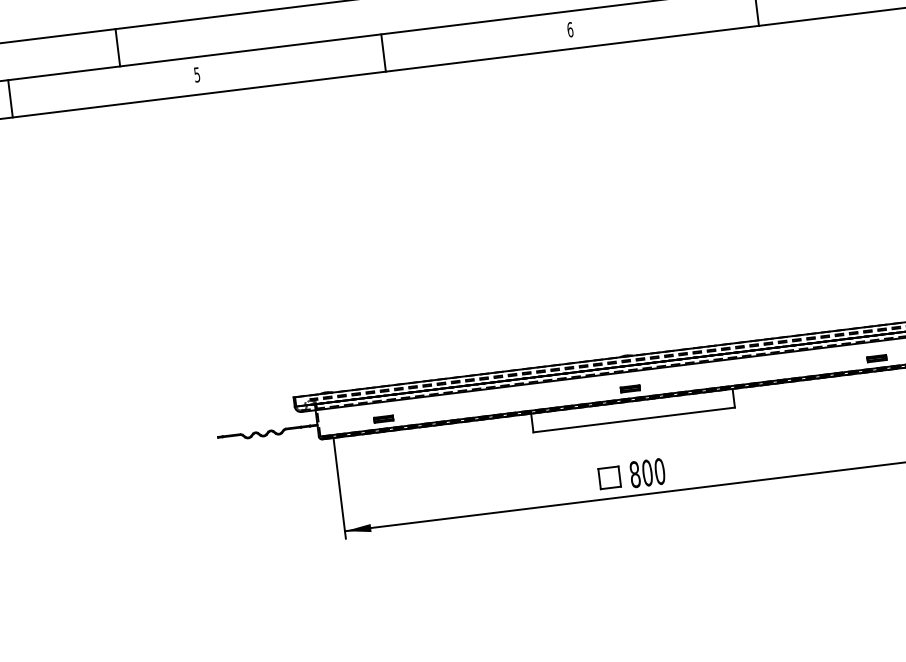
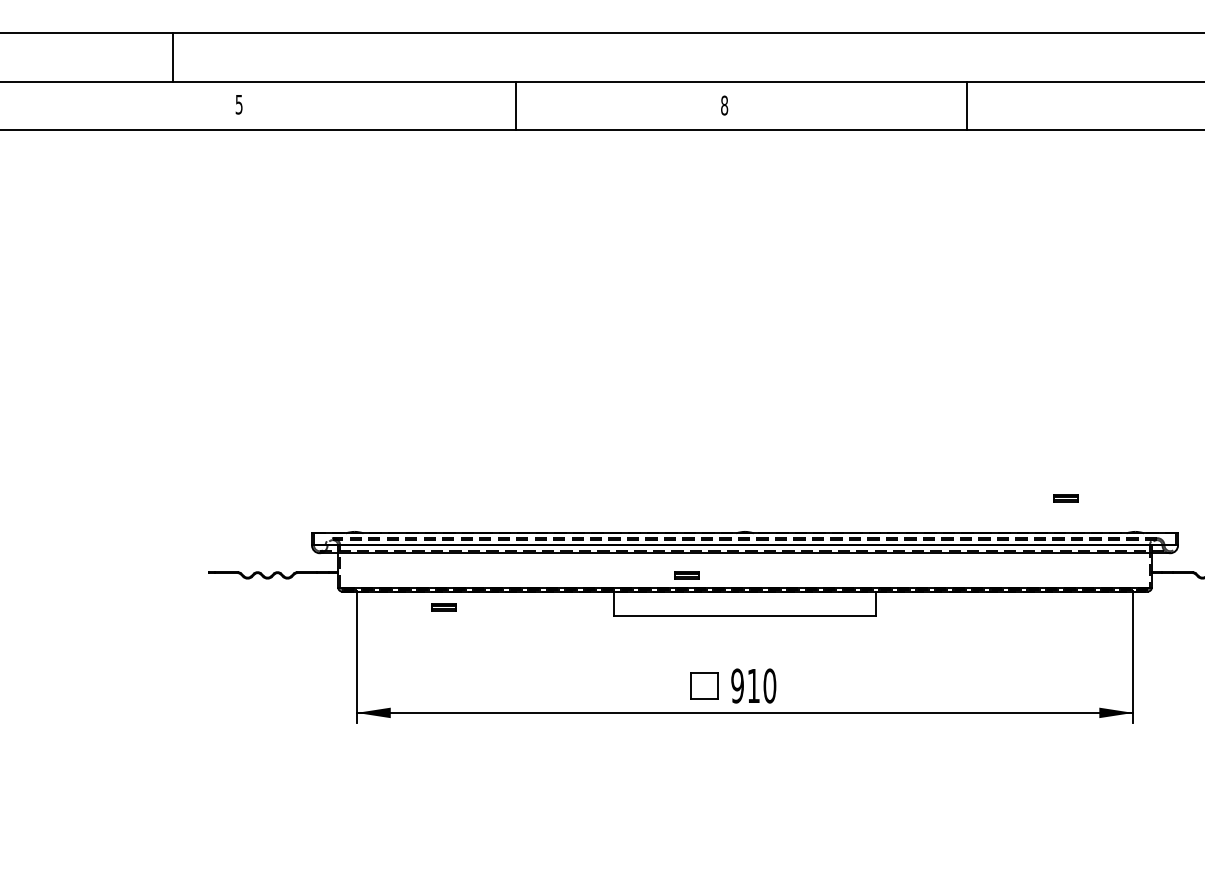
text: (570, 29) -> (724, 105), 6 -> 8
line: (117, 47) -> (172, 57), moved
line: (383, 52) -> (515, 105), moved
part: (876, 358) -> (1065, 498), moved
part: (629, 389) -> (686, 575), moved
part: (383, 419) -> (443, 607), moved
text: (641, 473) -> (745, 685), 800 -> 910

